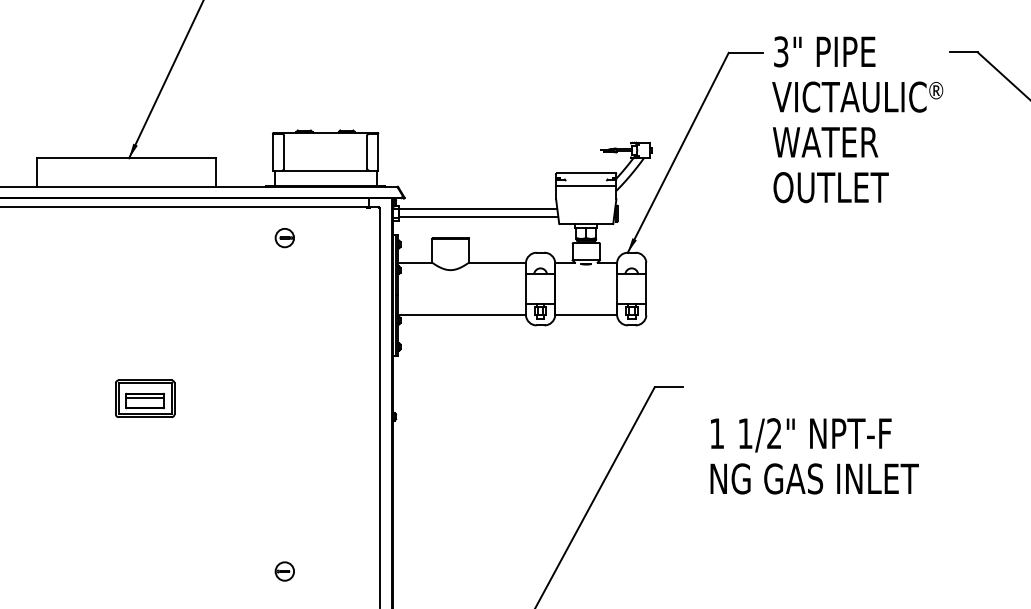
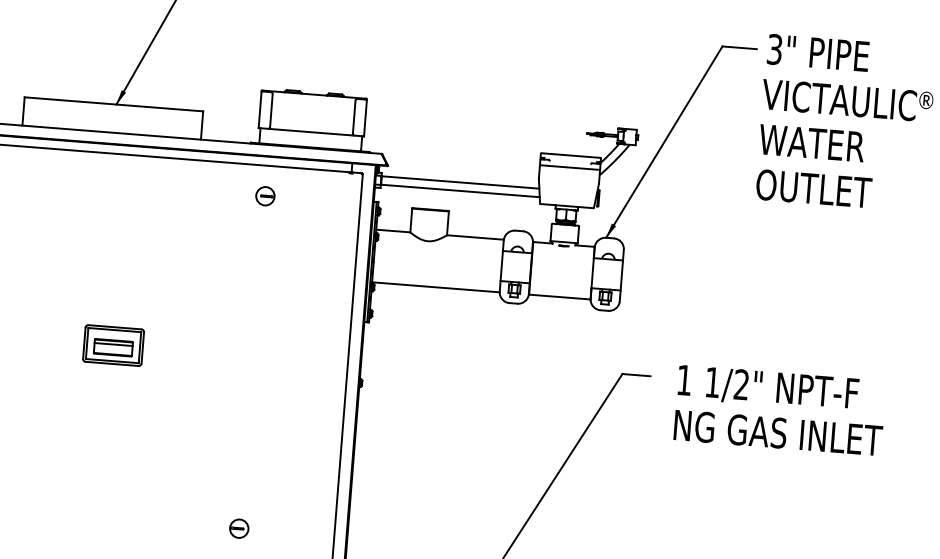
text: (814, 456) -> (779, 410), moved

